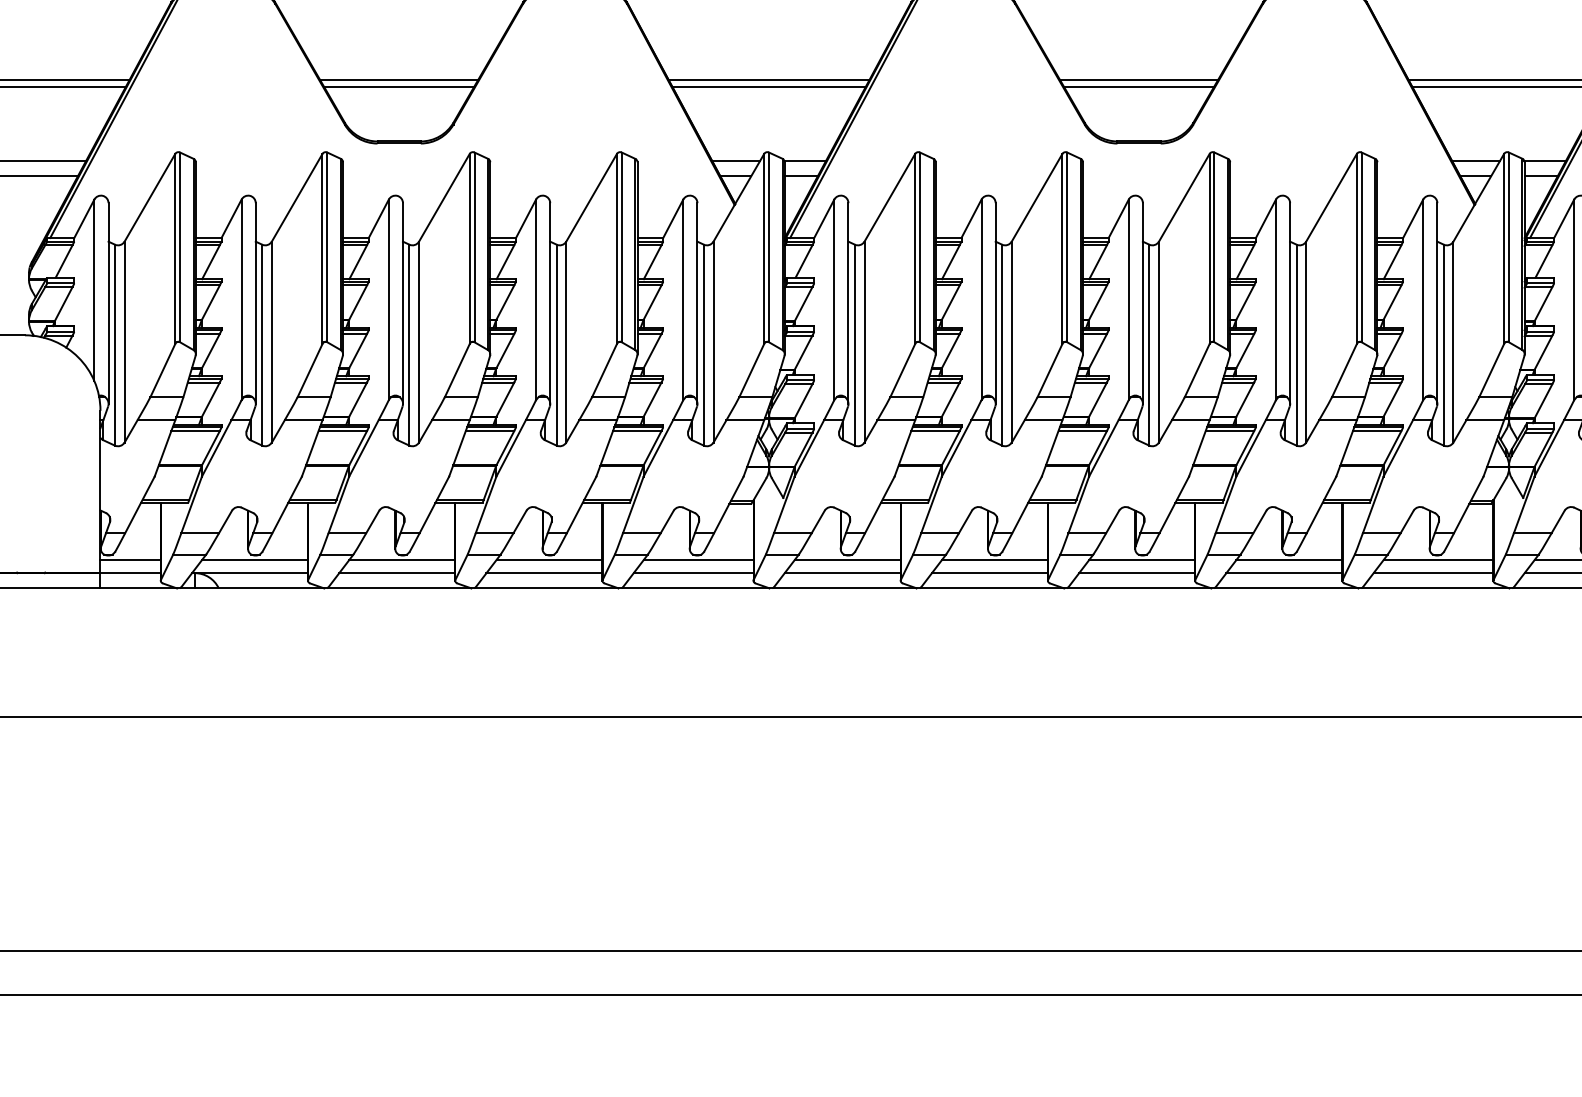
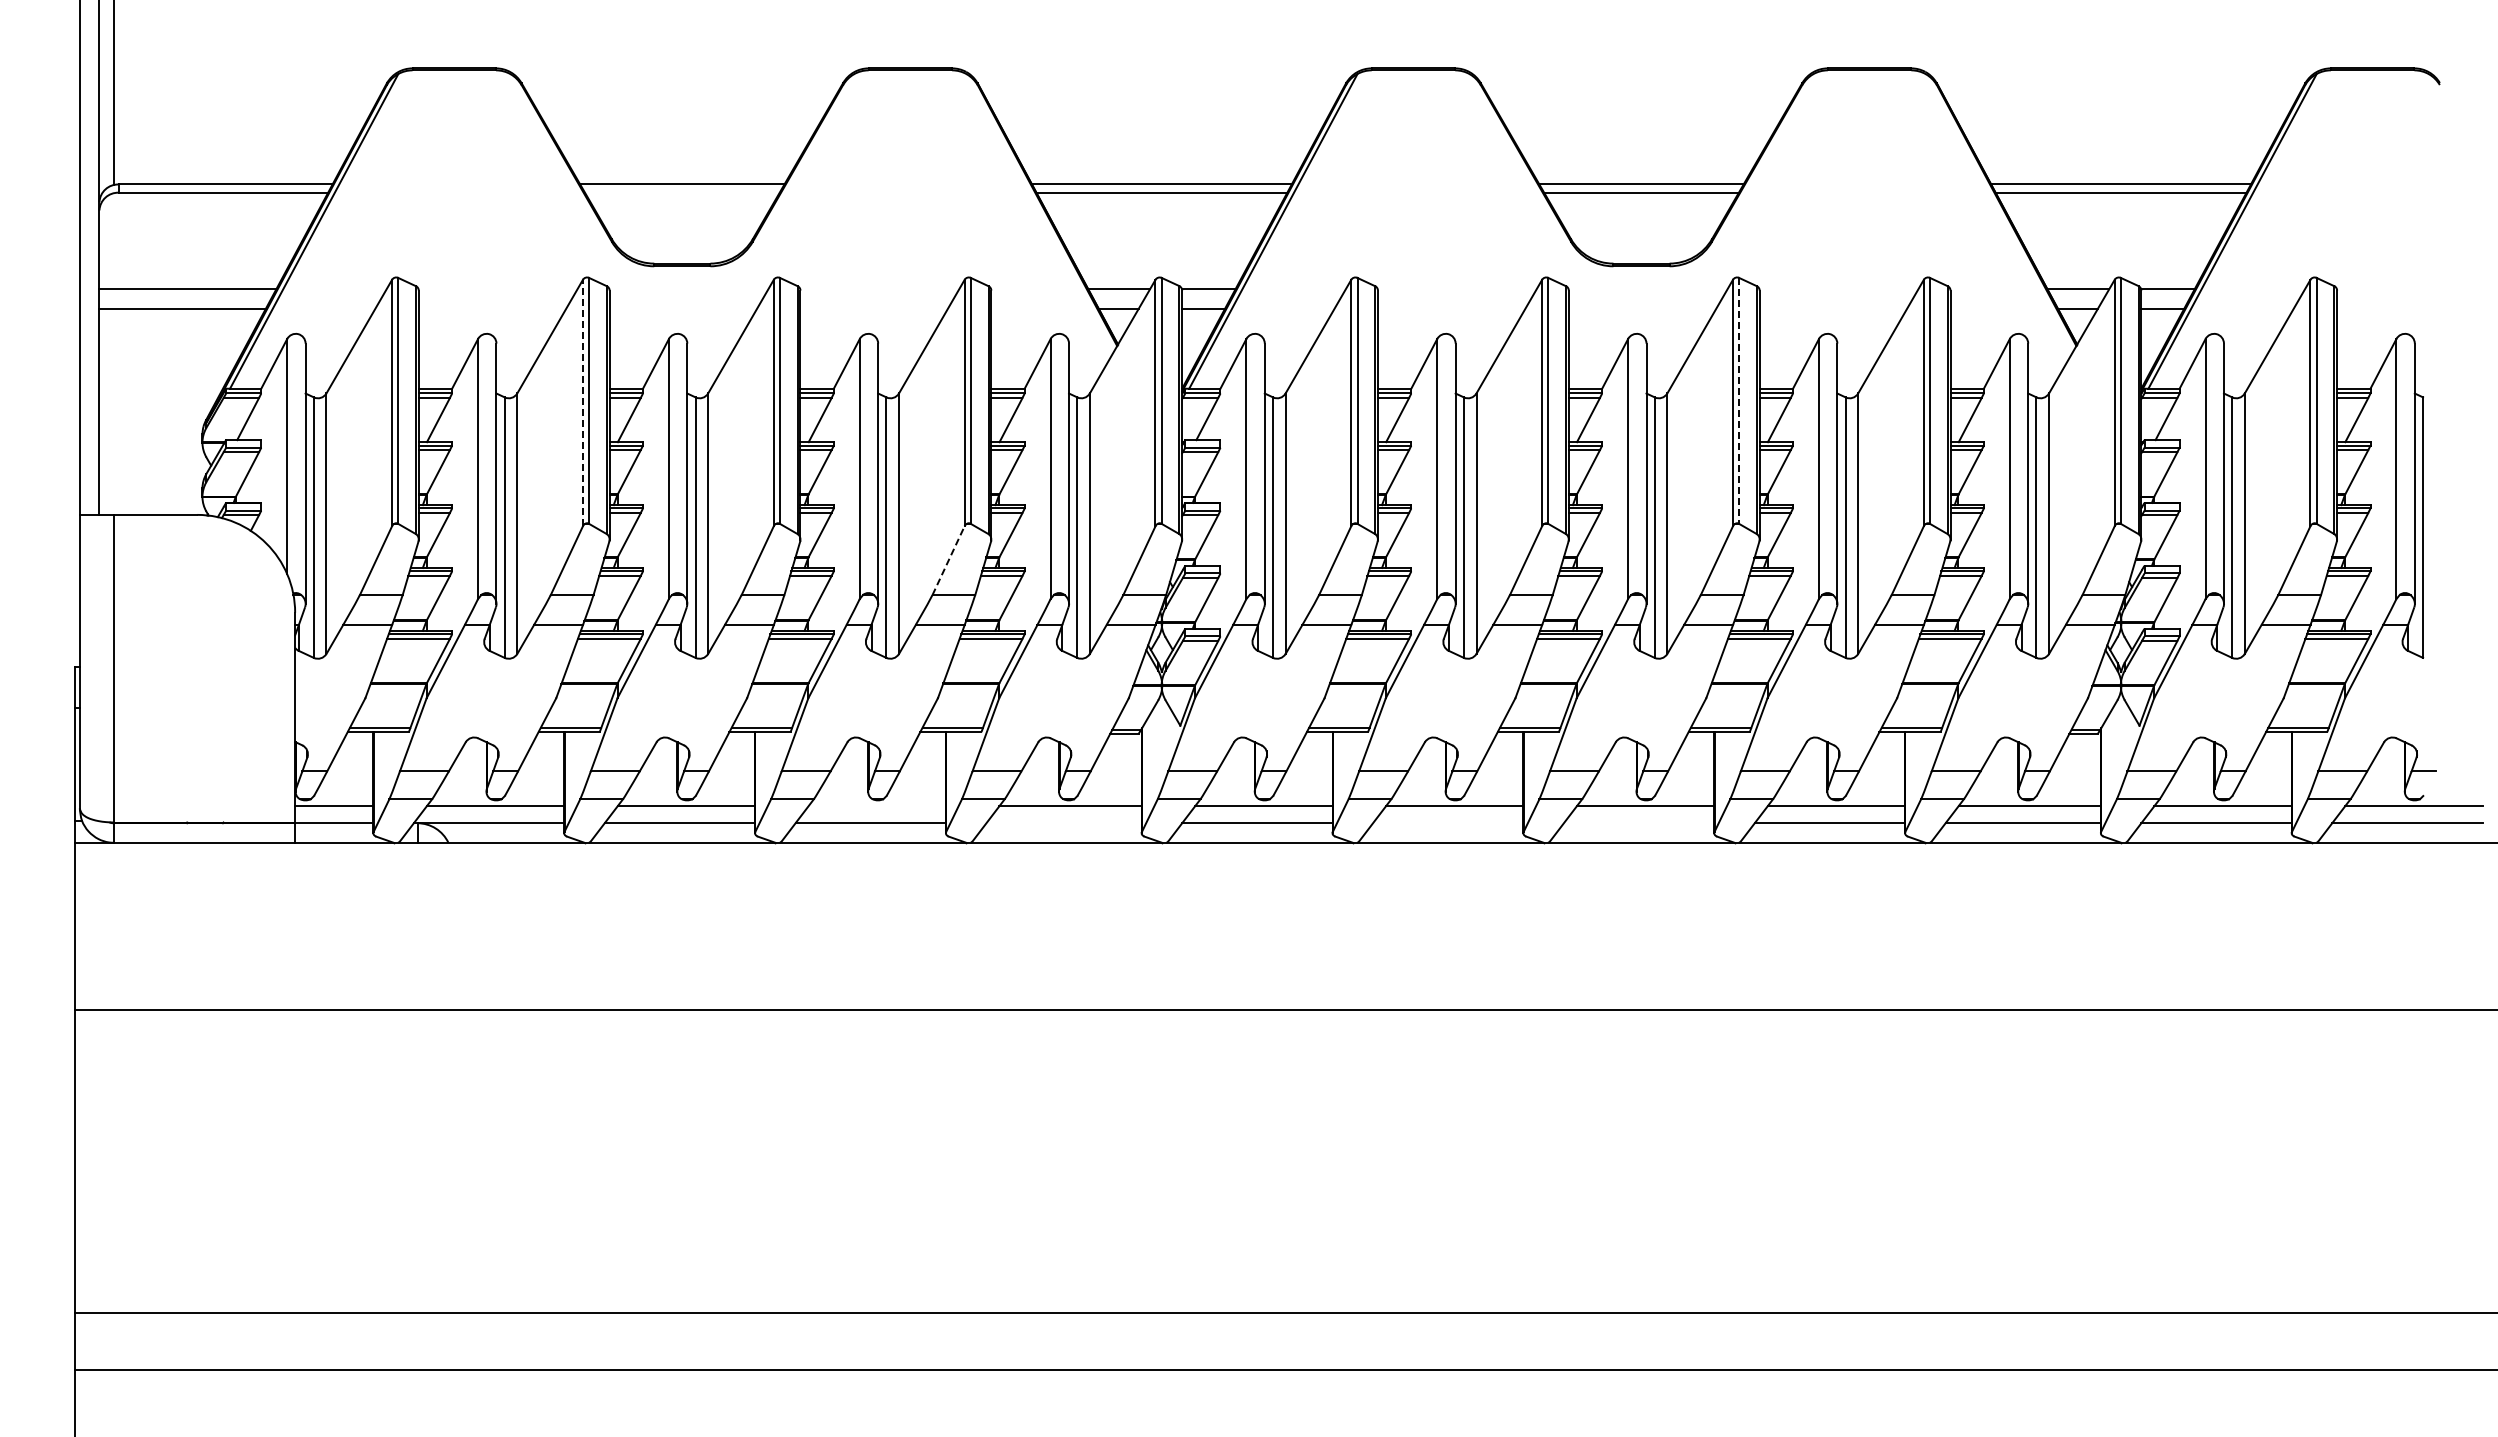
line: (398, 86) -> (681, 192), removed
line: (1214, 247) -> (1739, 400), solid -> dashed
line: (322, 248) -> (582, 402), solid -> dashed
line: (604, 370) -> (948, 560), solid -> dashed
line: (548, 560) -> (876, 806), removed
line: (693, 573) -> (1063, 823), removed
line: (989, 573) -> (1447, 823), removed
line: (1136, 573) -> (1638, 823), removed

